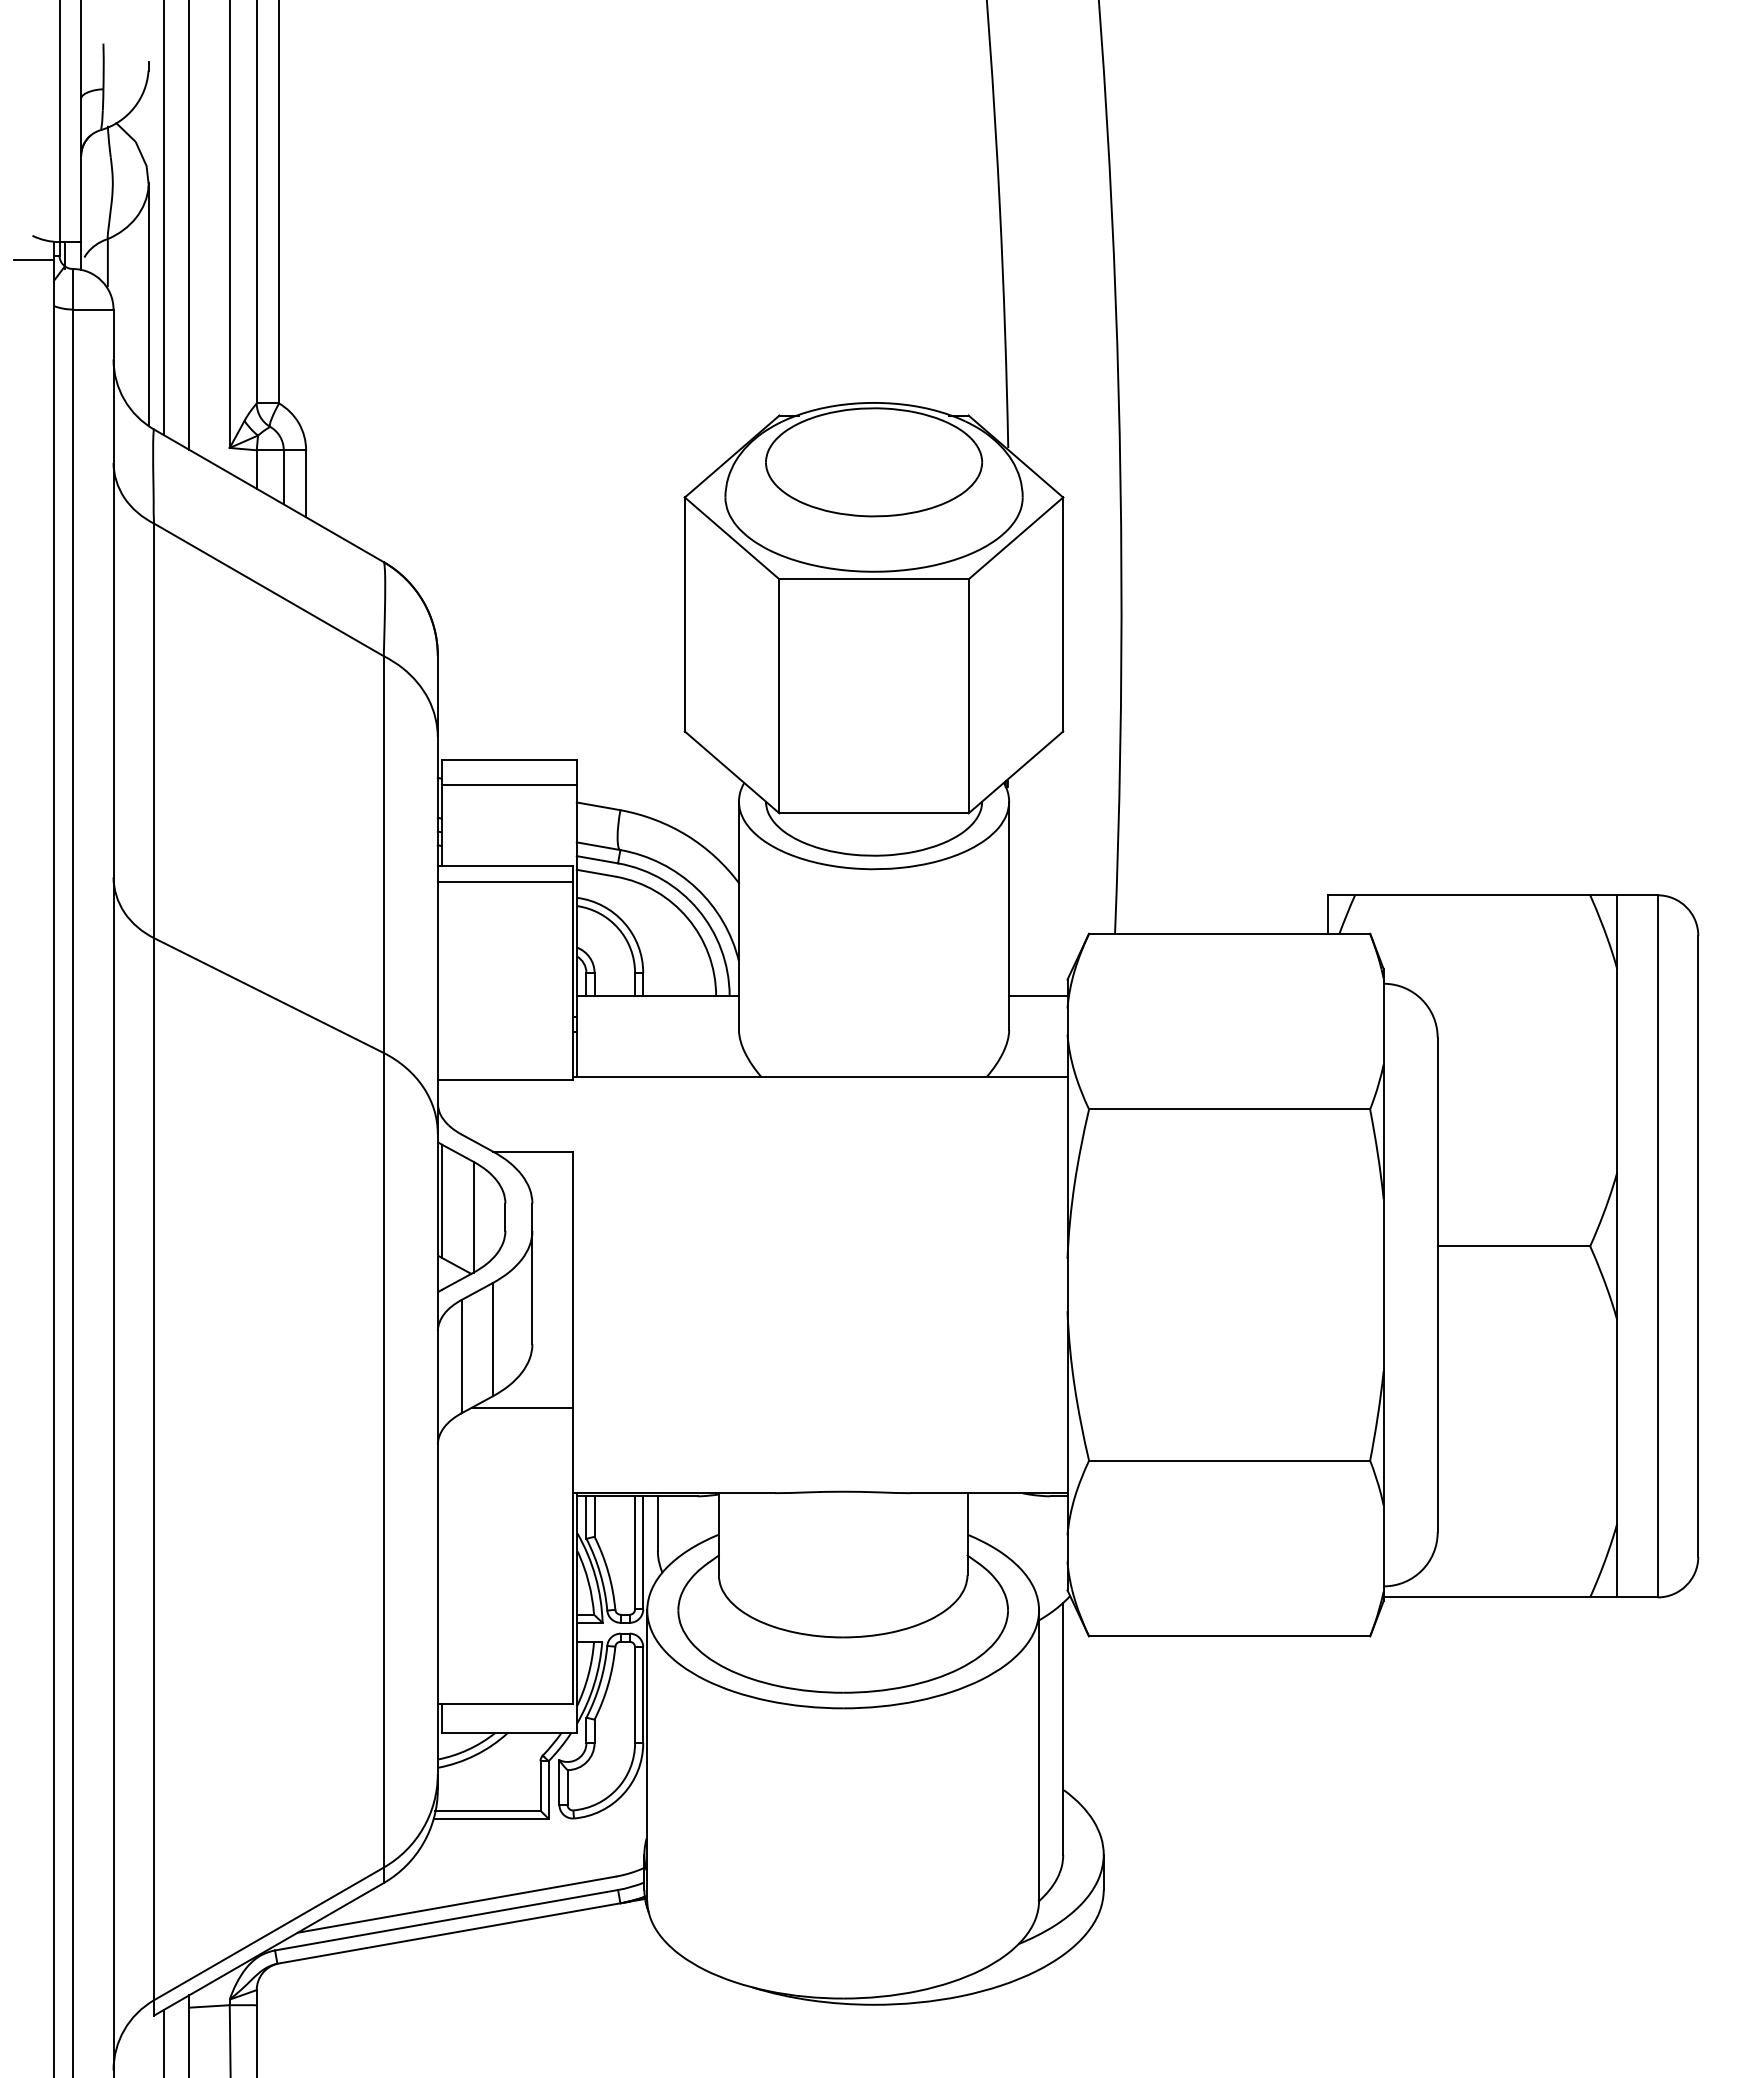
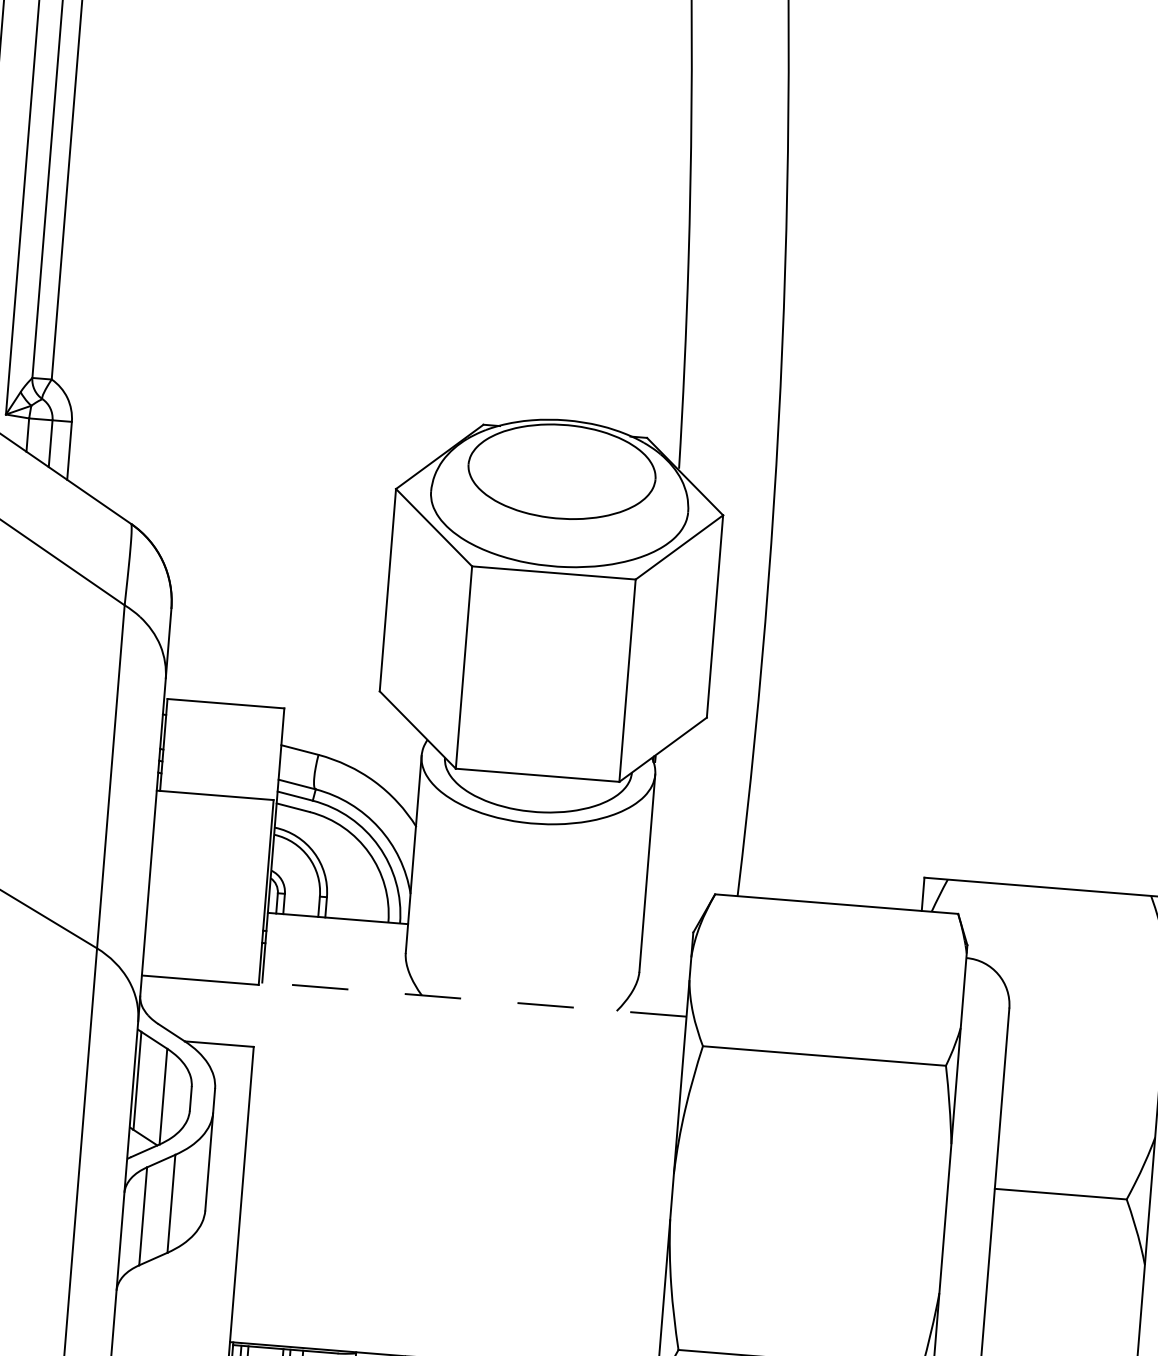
line: (508, 784) -> (223, 724), removed
line: (504, 882) -> (213, 809), removed
line: (1038, 996) -> (667, 945), removed
line: (819, 1076) -> (472, 999), solid -> dashed
line: (521, 1407) -> (191, 1264), removed

